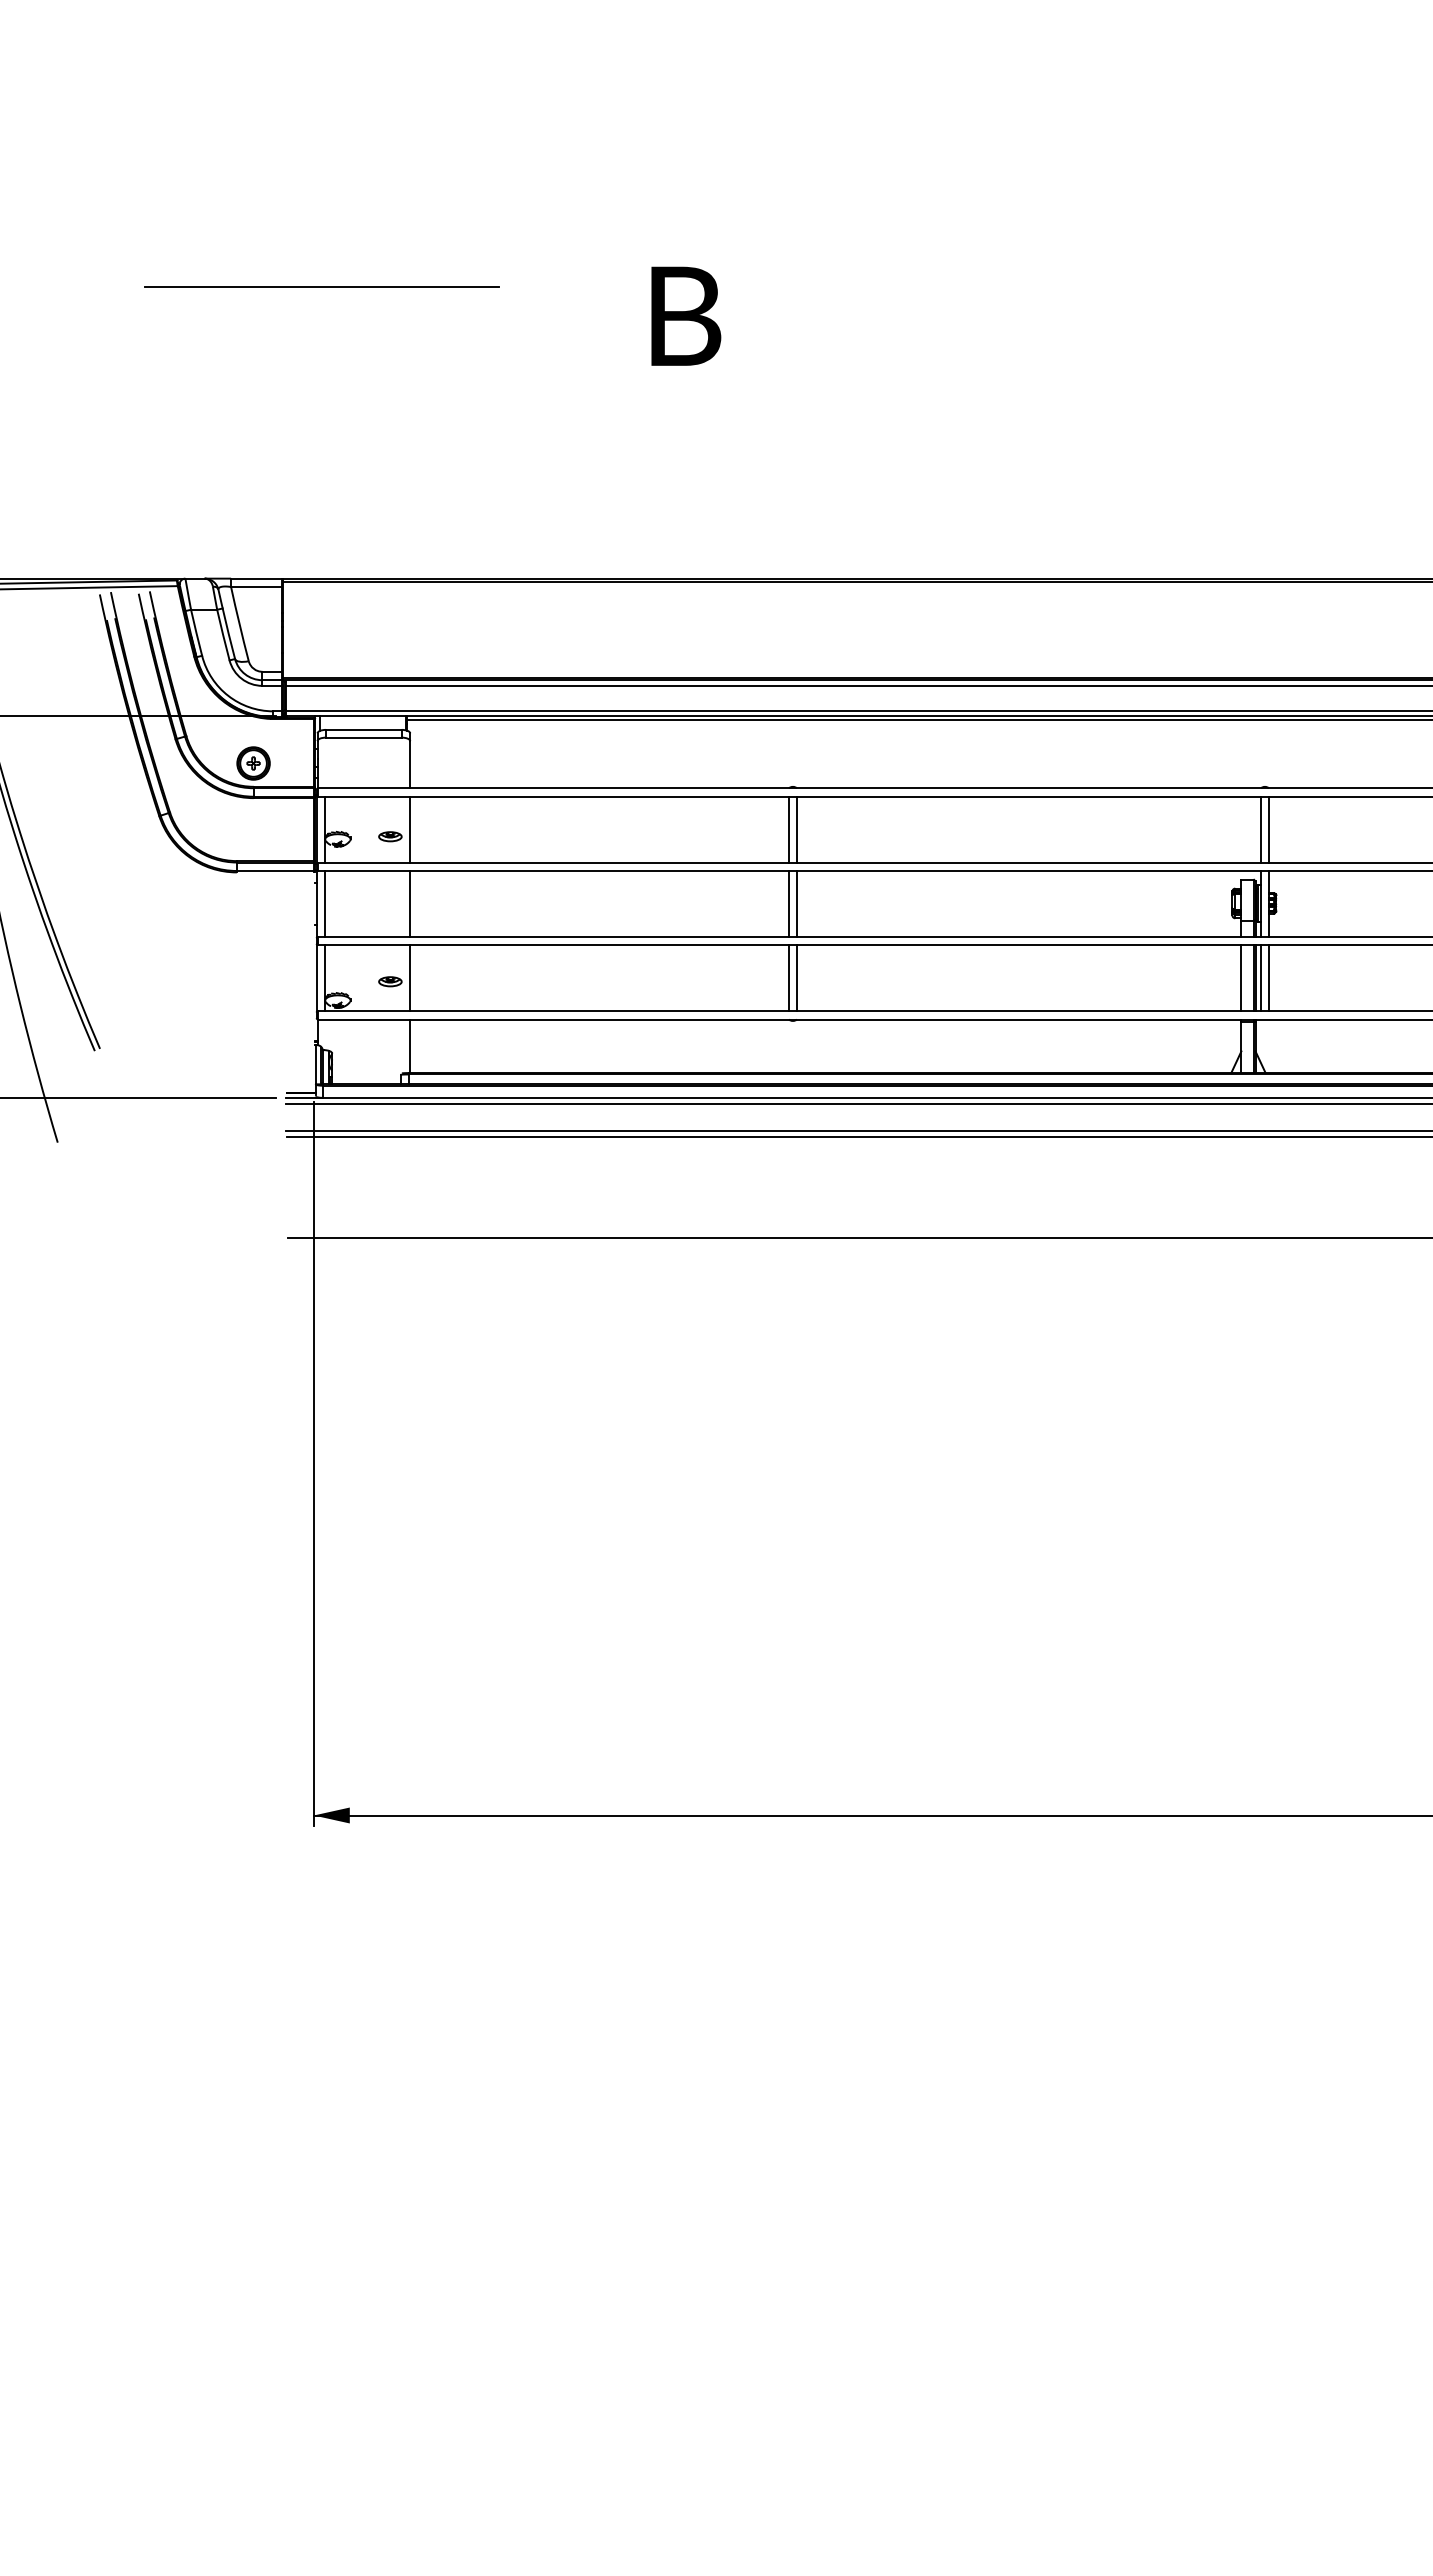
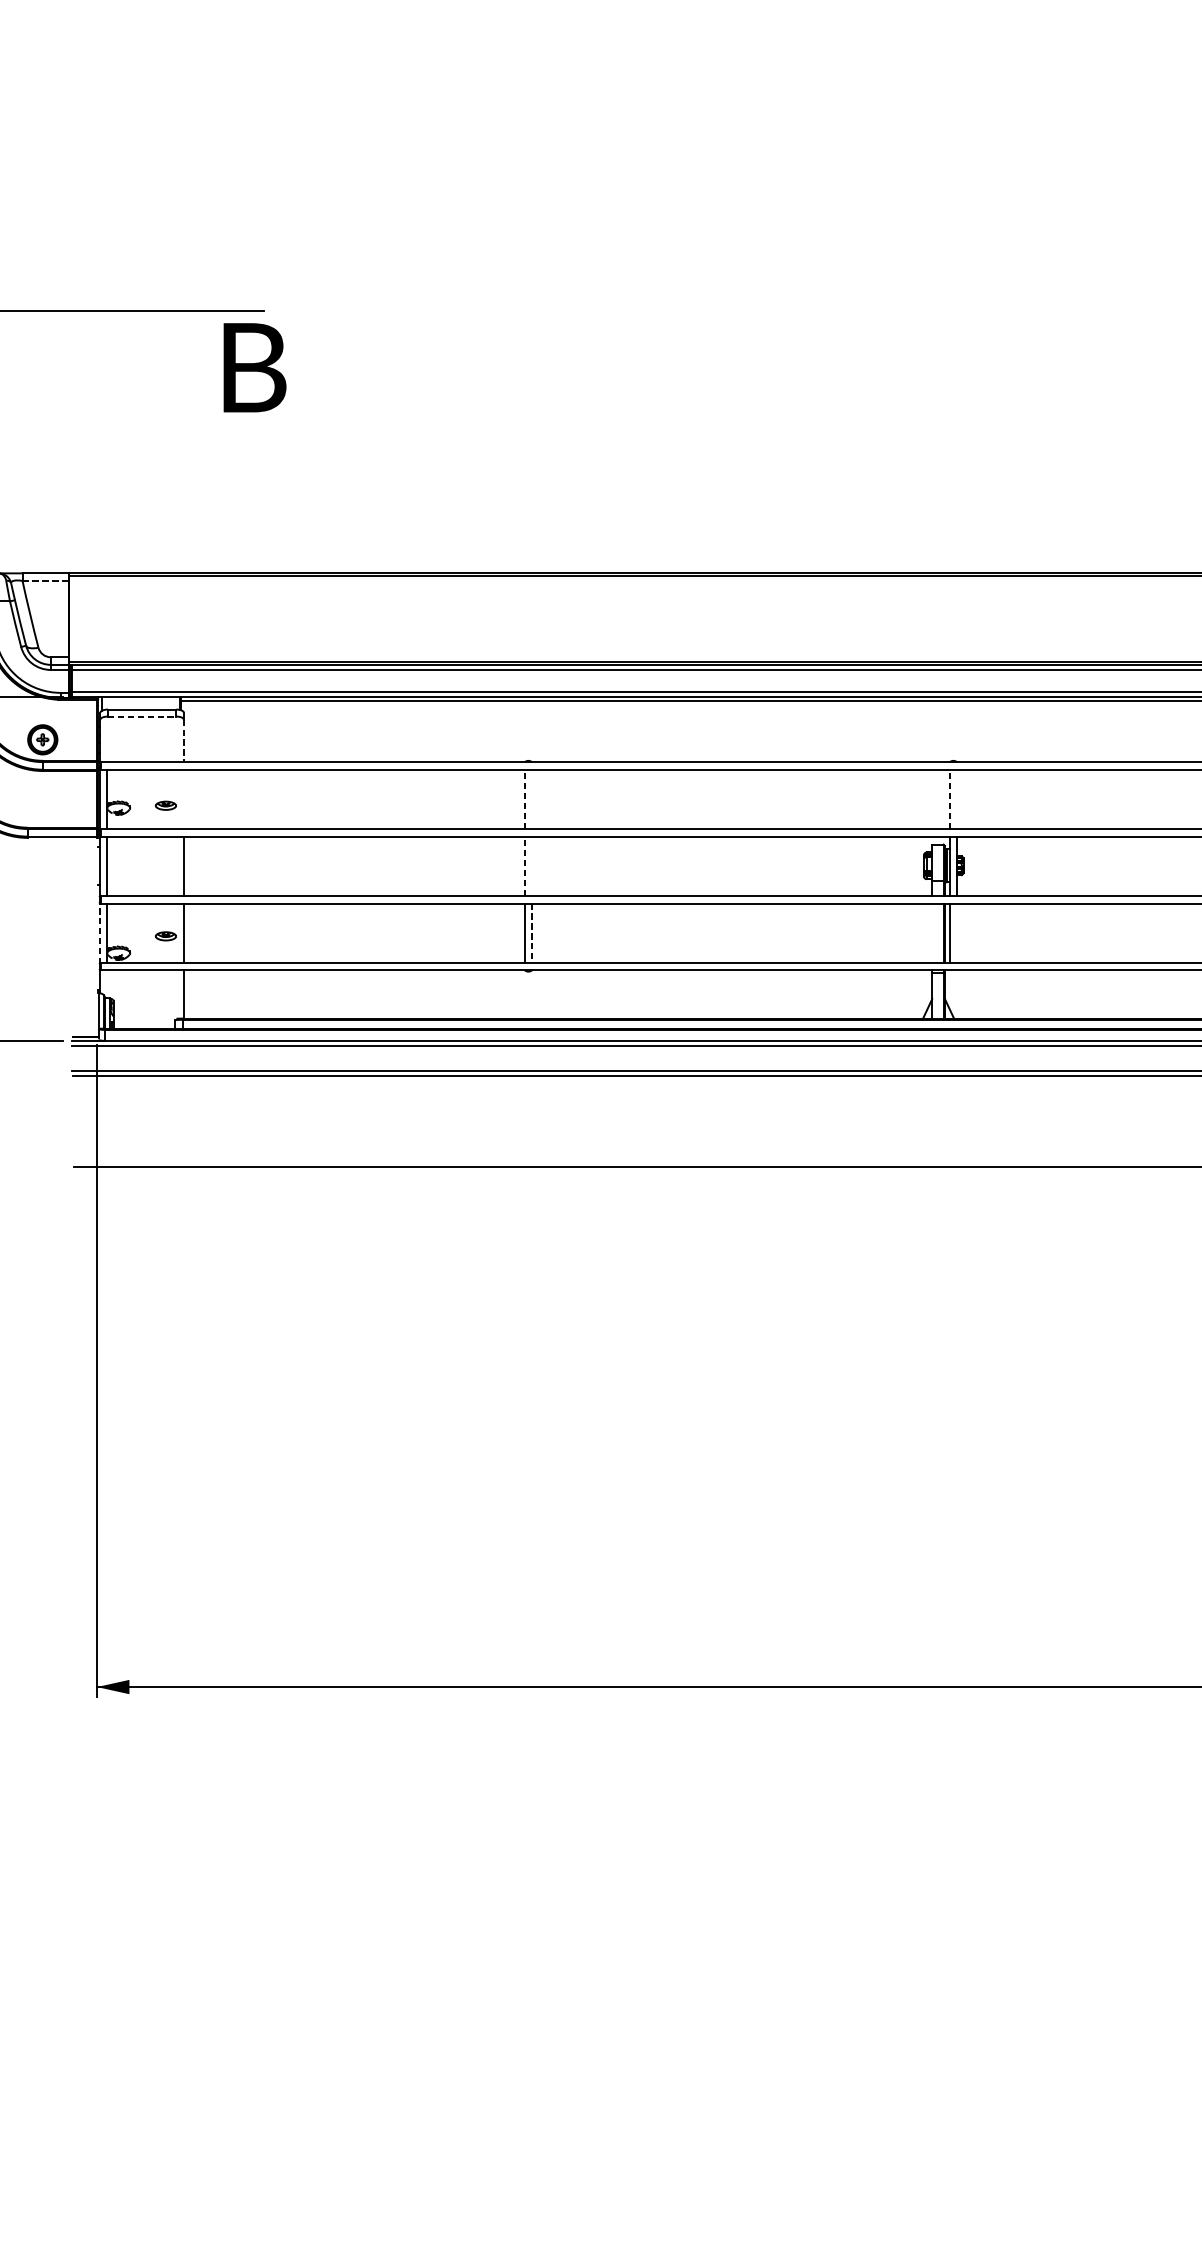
text: (686, 315) -> (255, 367), moved
line: (256, 587) -> (45, 581), solid -> dashed
line: (363, 737) -> (141, 716), solid -> dashed
line: (410, 764) -> (184, 740), solid -> dashed
line: (410, 829) -> (184, 799), removed
line: (788, 829) -> (524, 799), solid -> dashed
line: (797, 829) -> (532, 799), removed
line: (1260, 829) -> (949, 799), solid -> dashed
line: (1269, 829) -> (957, 799), removed
line: (788, 903) -> (524, 865), solid -> dashed
line: (797, 903) -> (532, 865), removed
line: (316, 977) -> (99, 932), solid -> dashed
line: (797, 978) -> (532, 933), solid -> dashed
line: (1241, 978) -> (932, 933), removed
line: (1269, 978) -> (957, 933), removed

